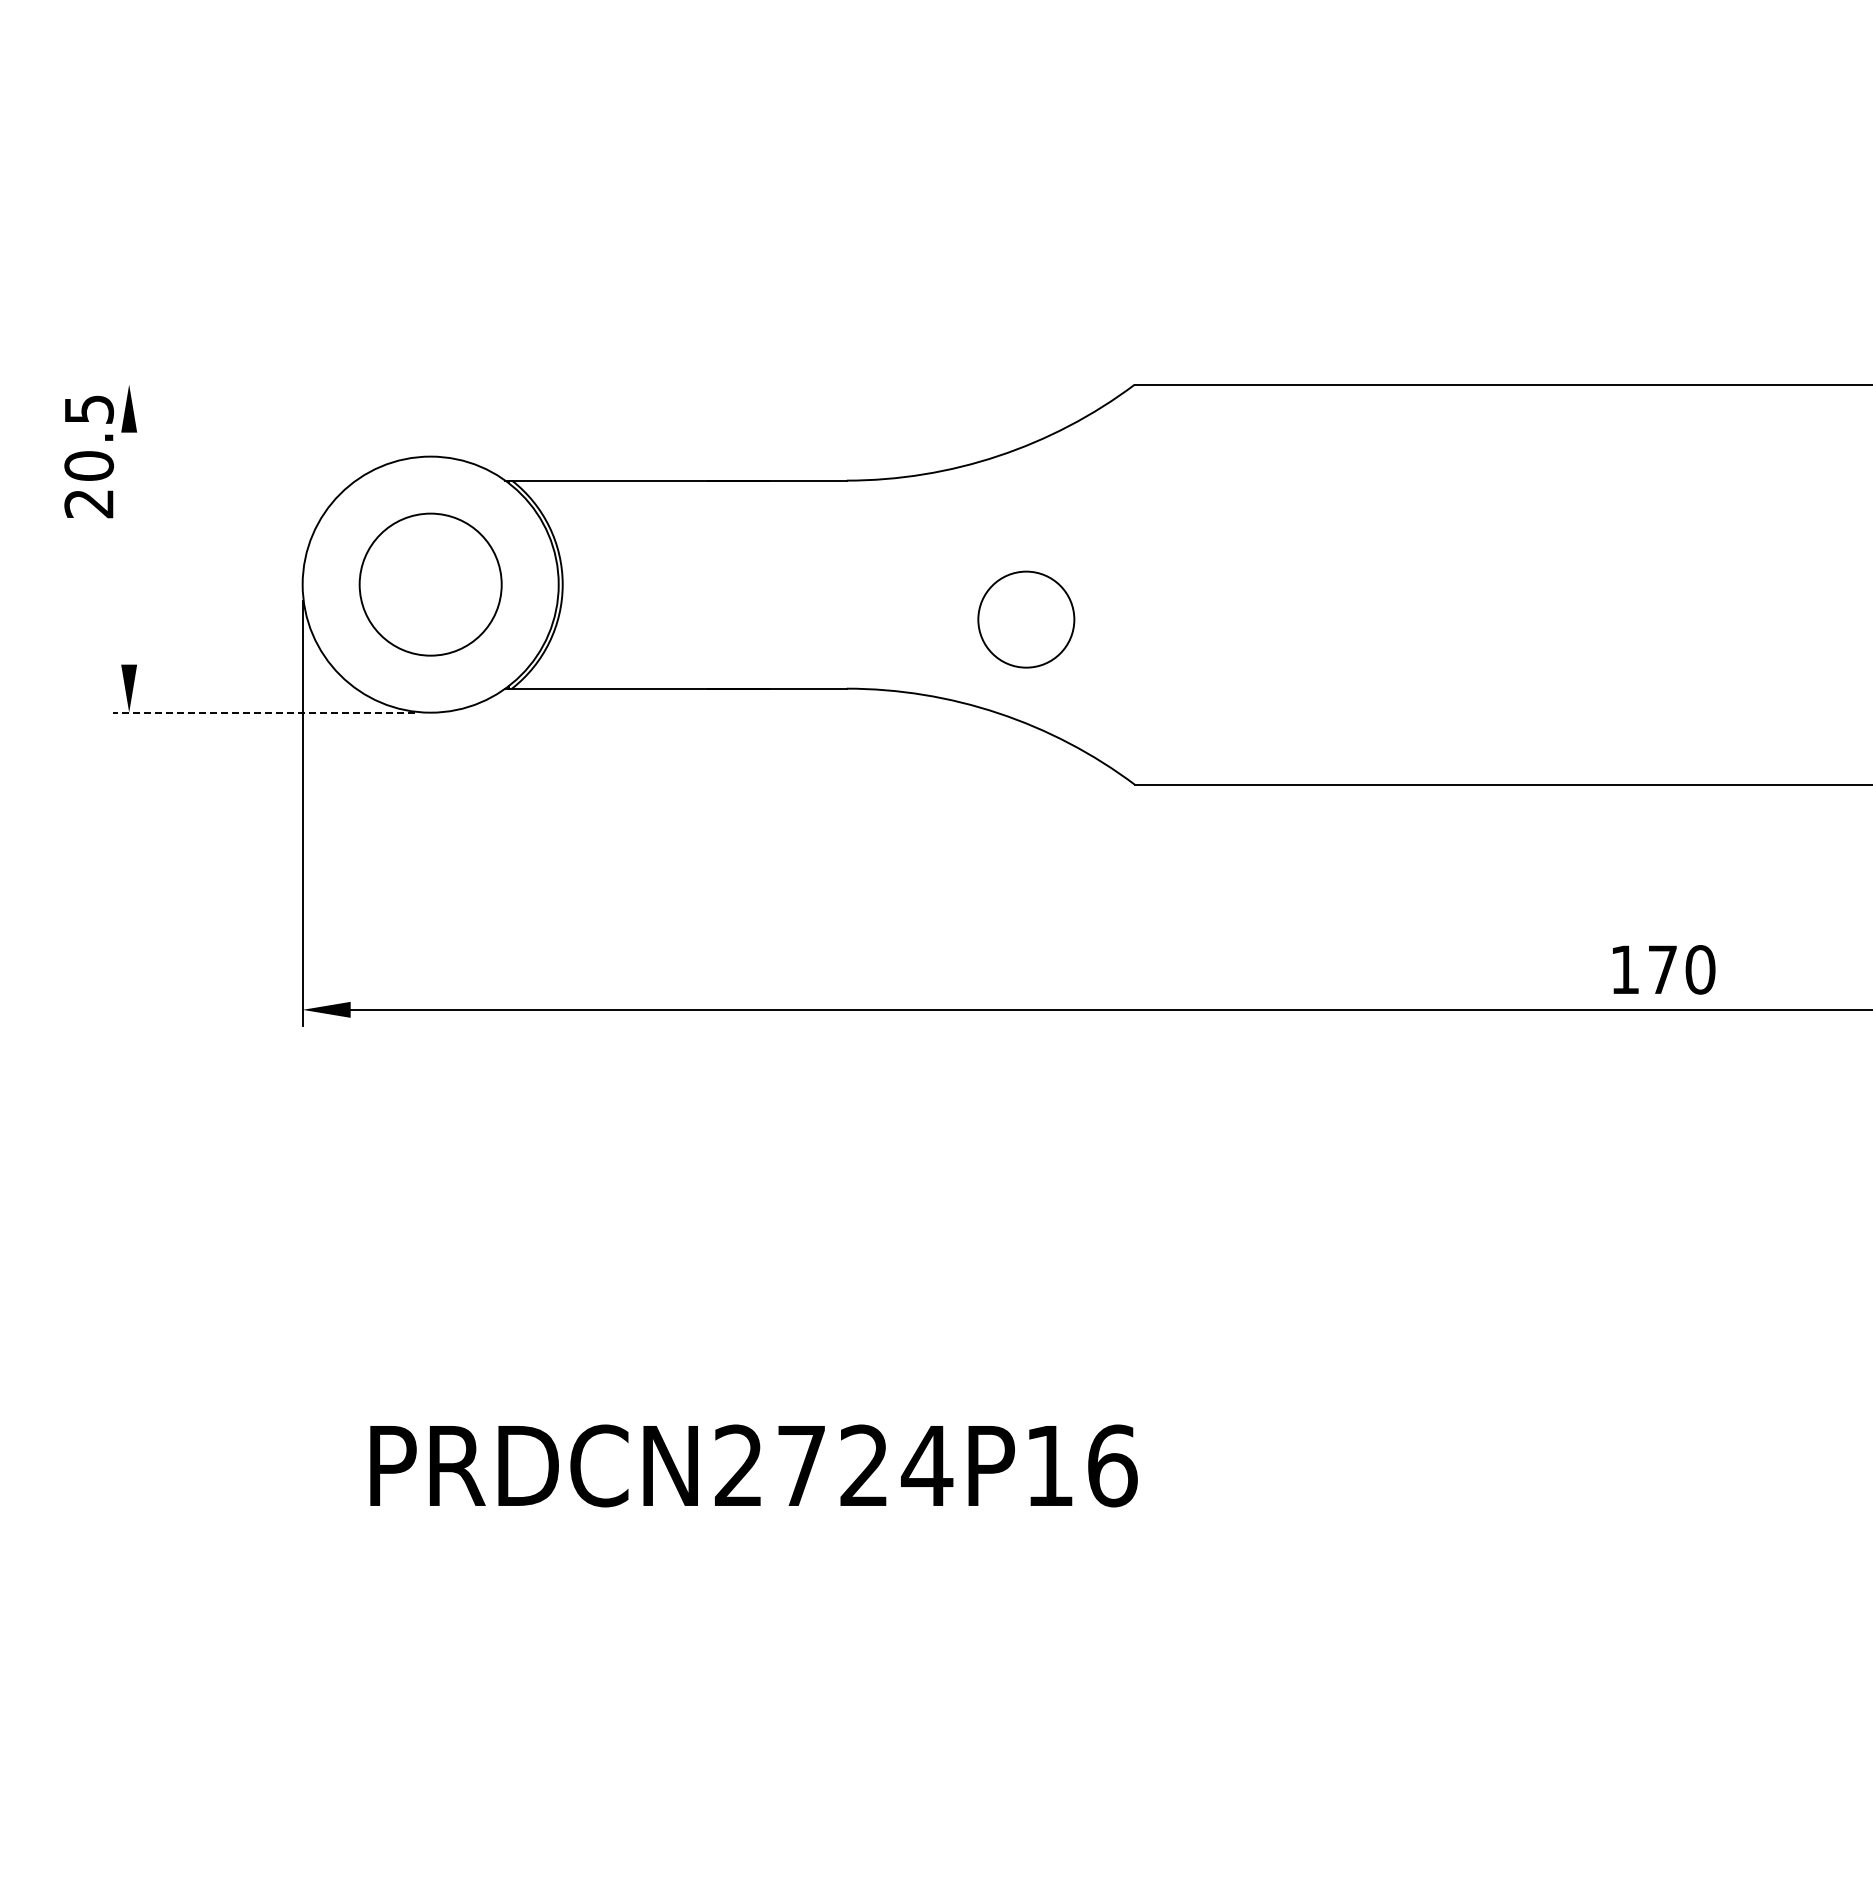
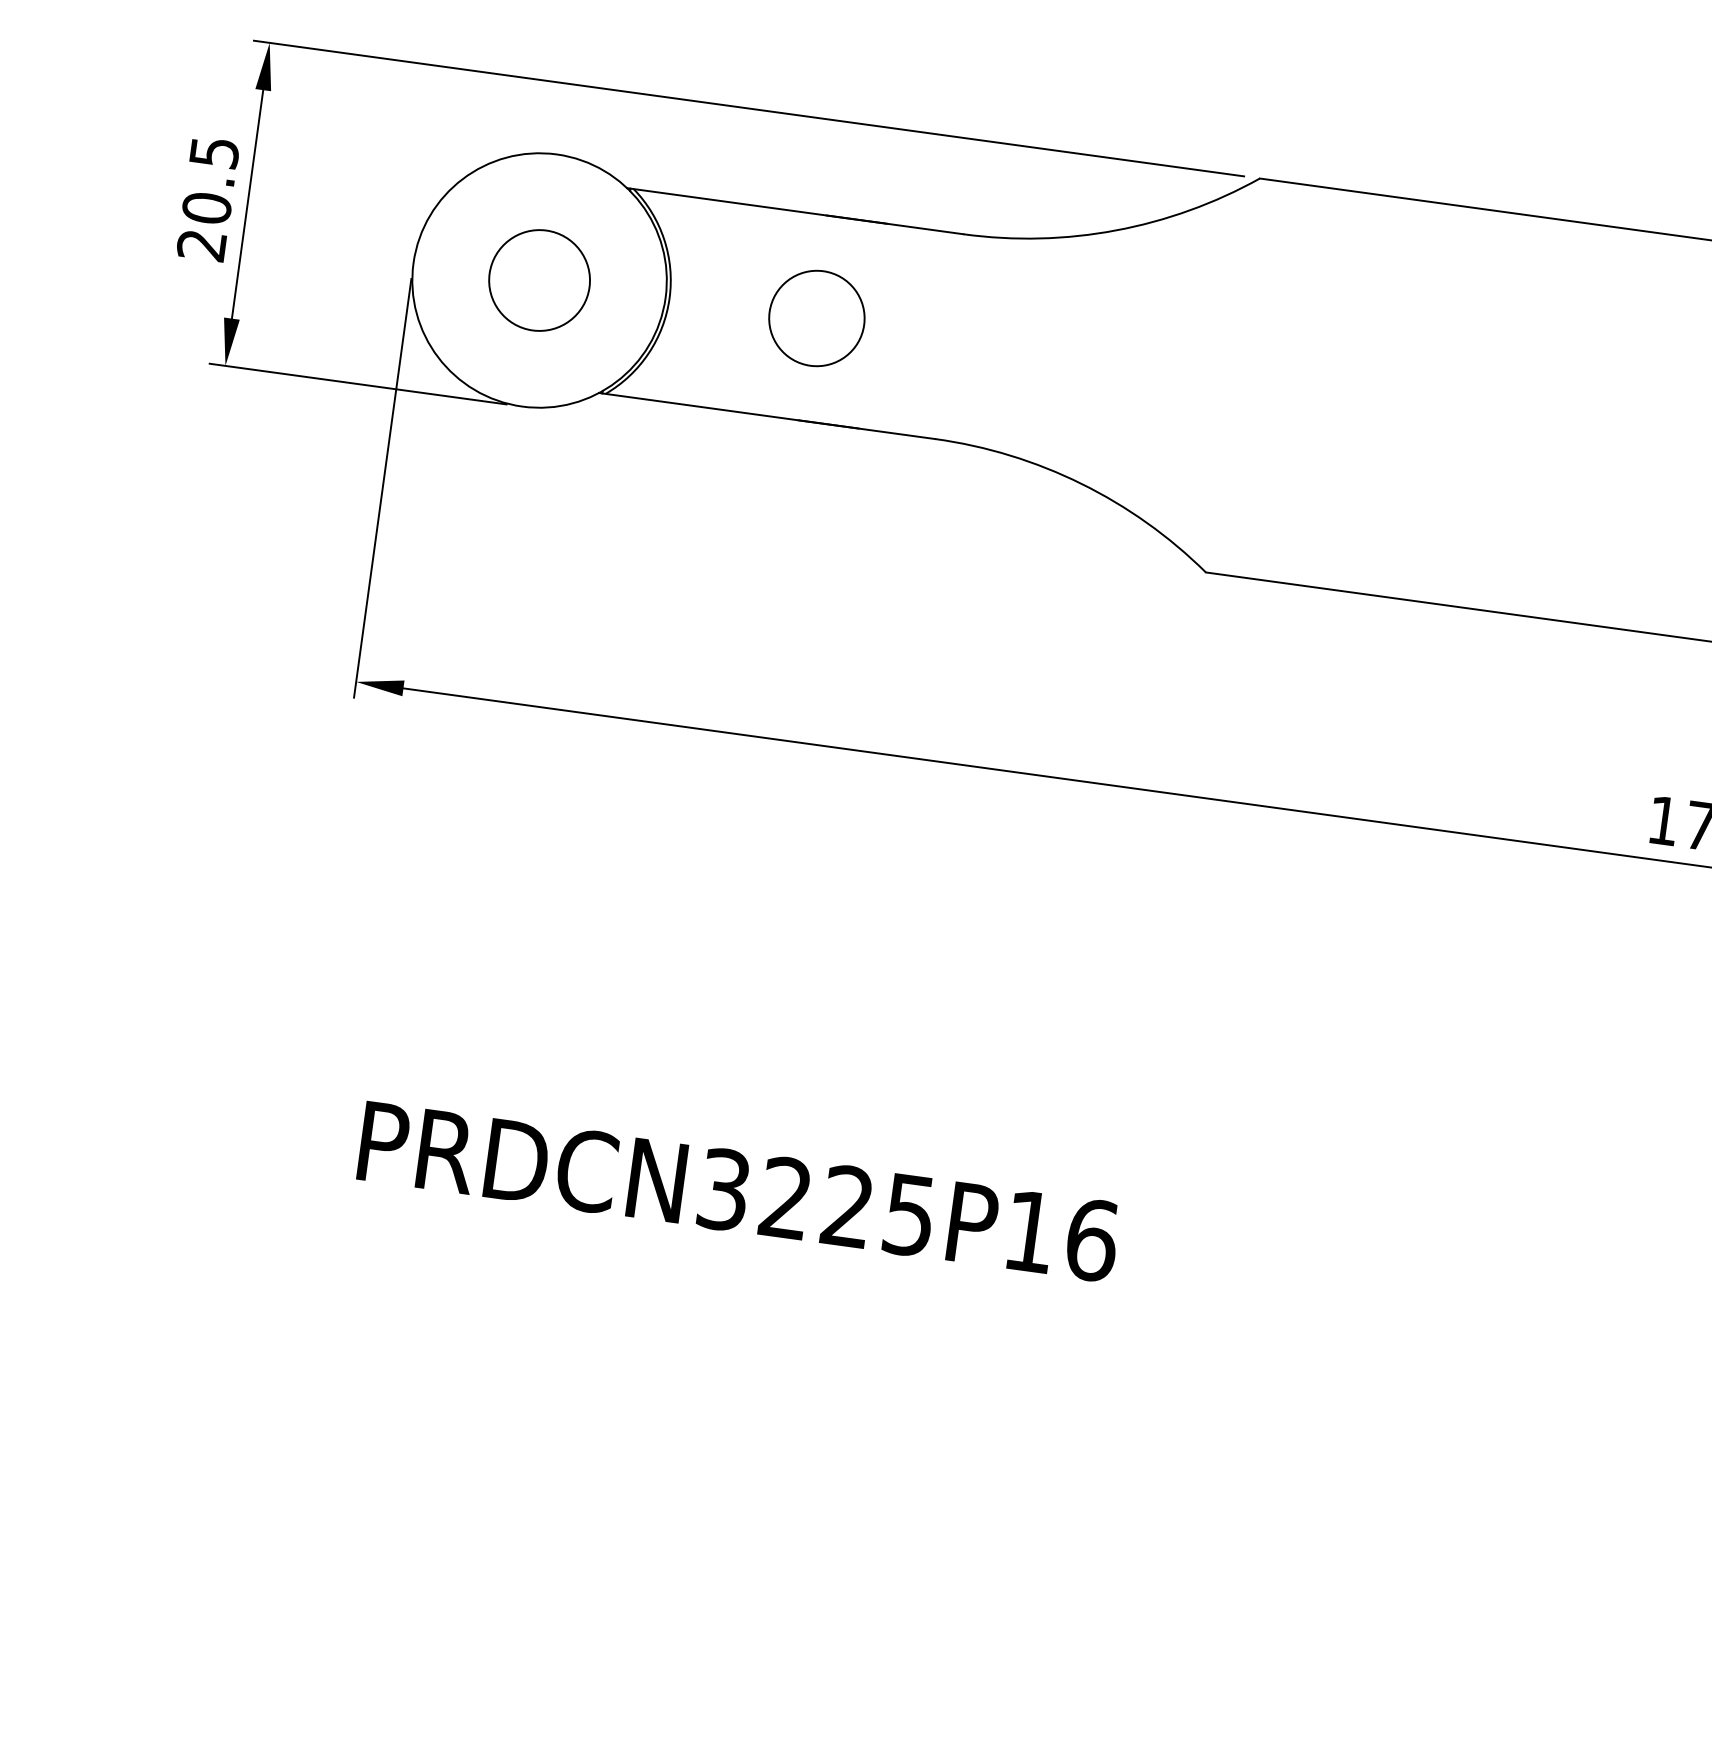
line: (615, 384) -> (748, 108), added
text: (88, 456) -> (207, 198), moved
line: (129, 548) -> (247, 204), added
circle: (430, 584) -> (539, 280), size x0.71
circle: (1026, 619) -> (817, 318), moved
line: (263, 712) -> (357, 383), dashed -> solid
text: (834, 1465) -> (818, 1202), PRDCN2724P16 -> PRDCN3225P16

